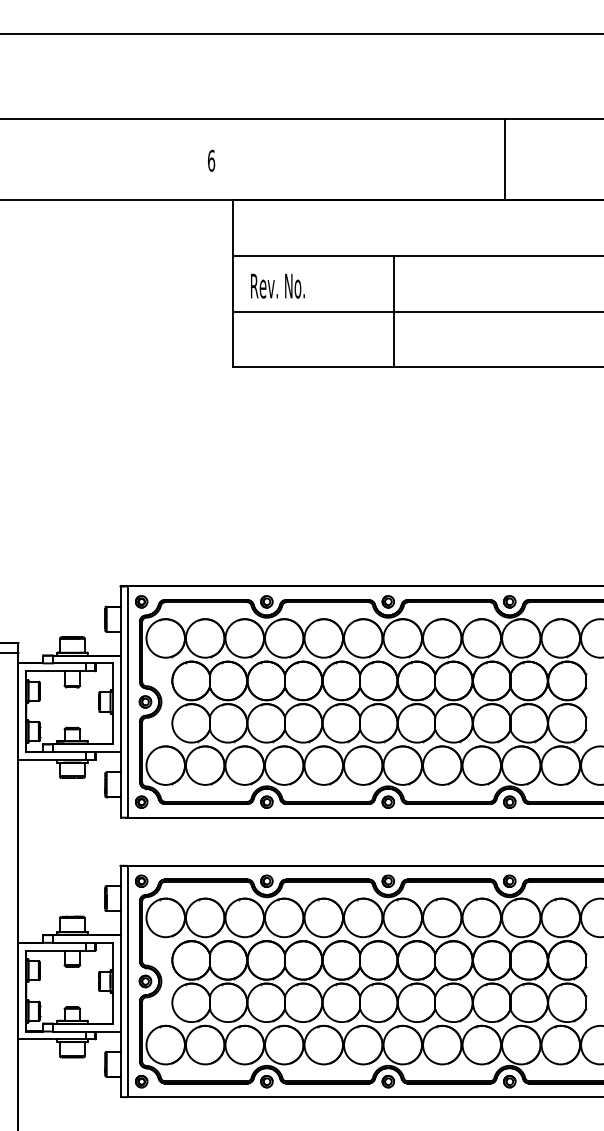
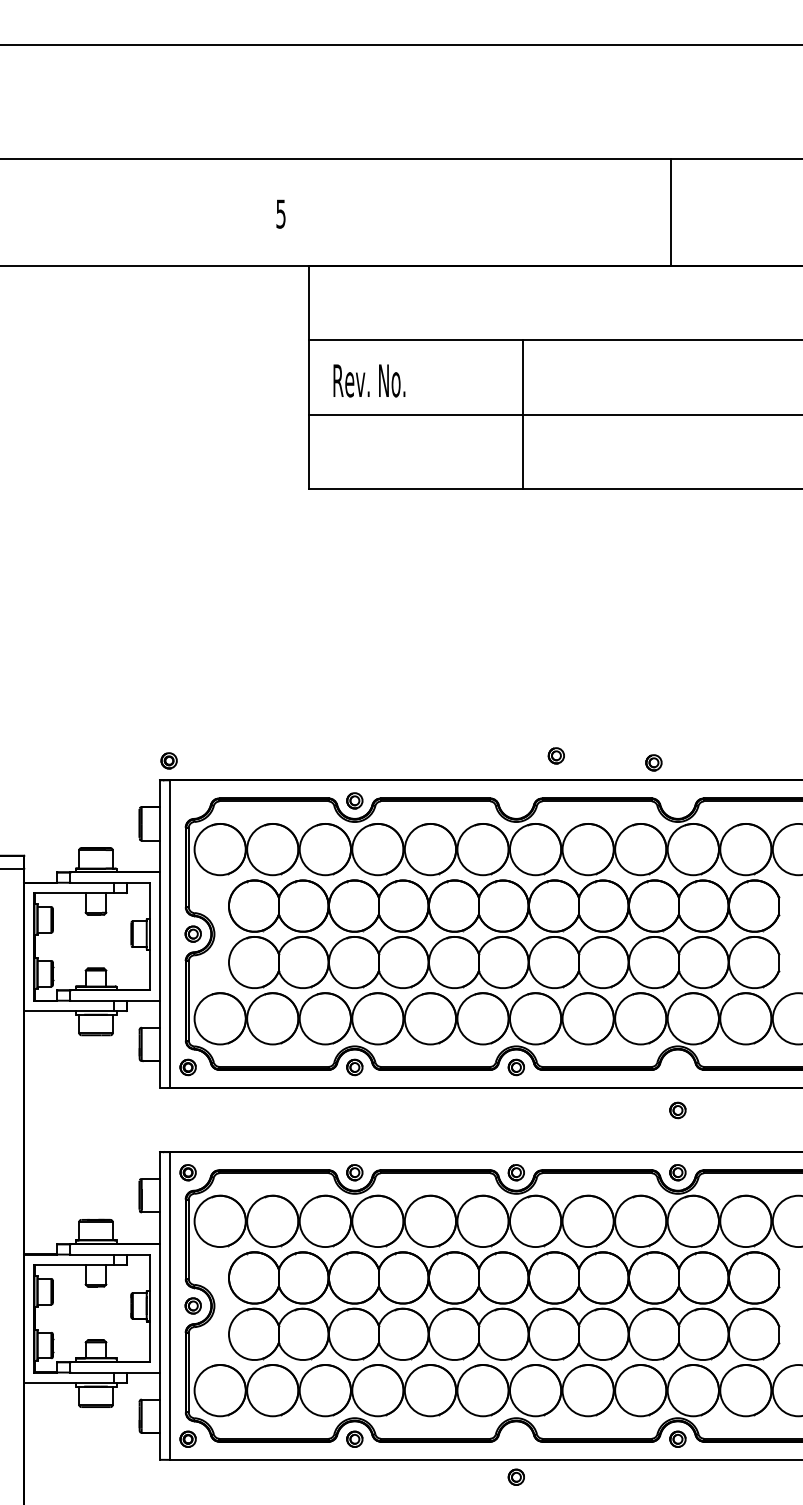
text: (211, 160) -> (280, 213), 6 -> 5
part: (141, 601) -> (168, 760), moved
part: (387, 601) -> (555, 755), moved
part: (509, 601) -> (653, 762), moved
part: (509, 802) -> (677, 1110), moved
part: (387, 1081) -> (515, 1476), moved

